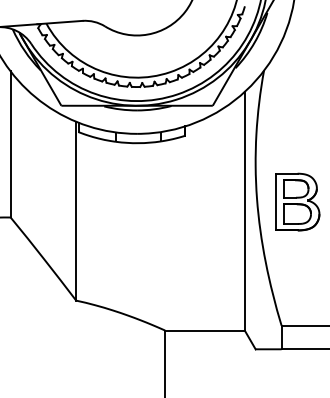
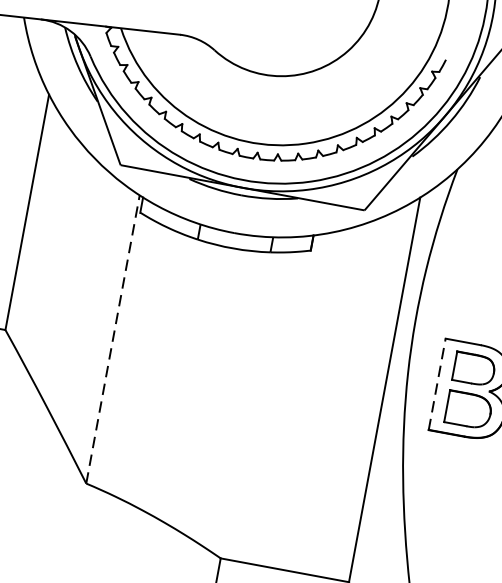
line: (275, 201) -> (437, 383), solid -> dashed
line: (76, 210) -> (113, 338), solid -> dashed

